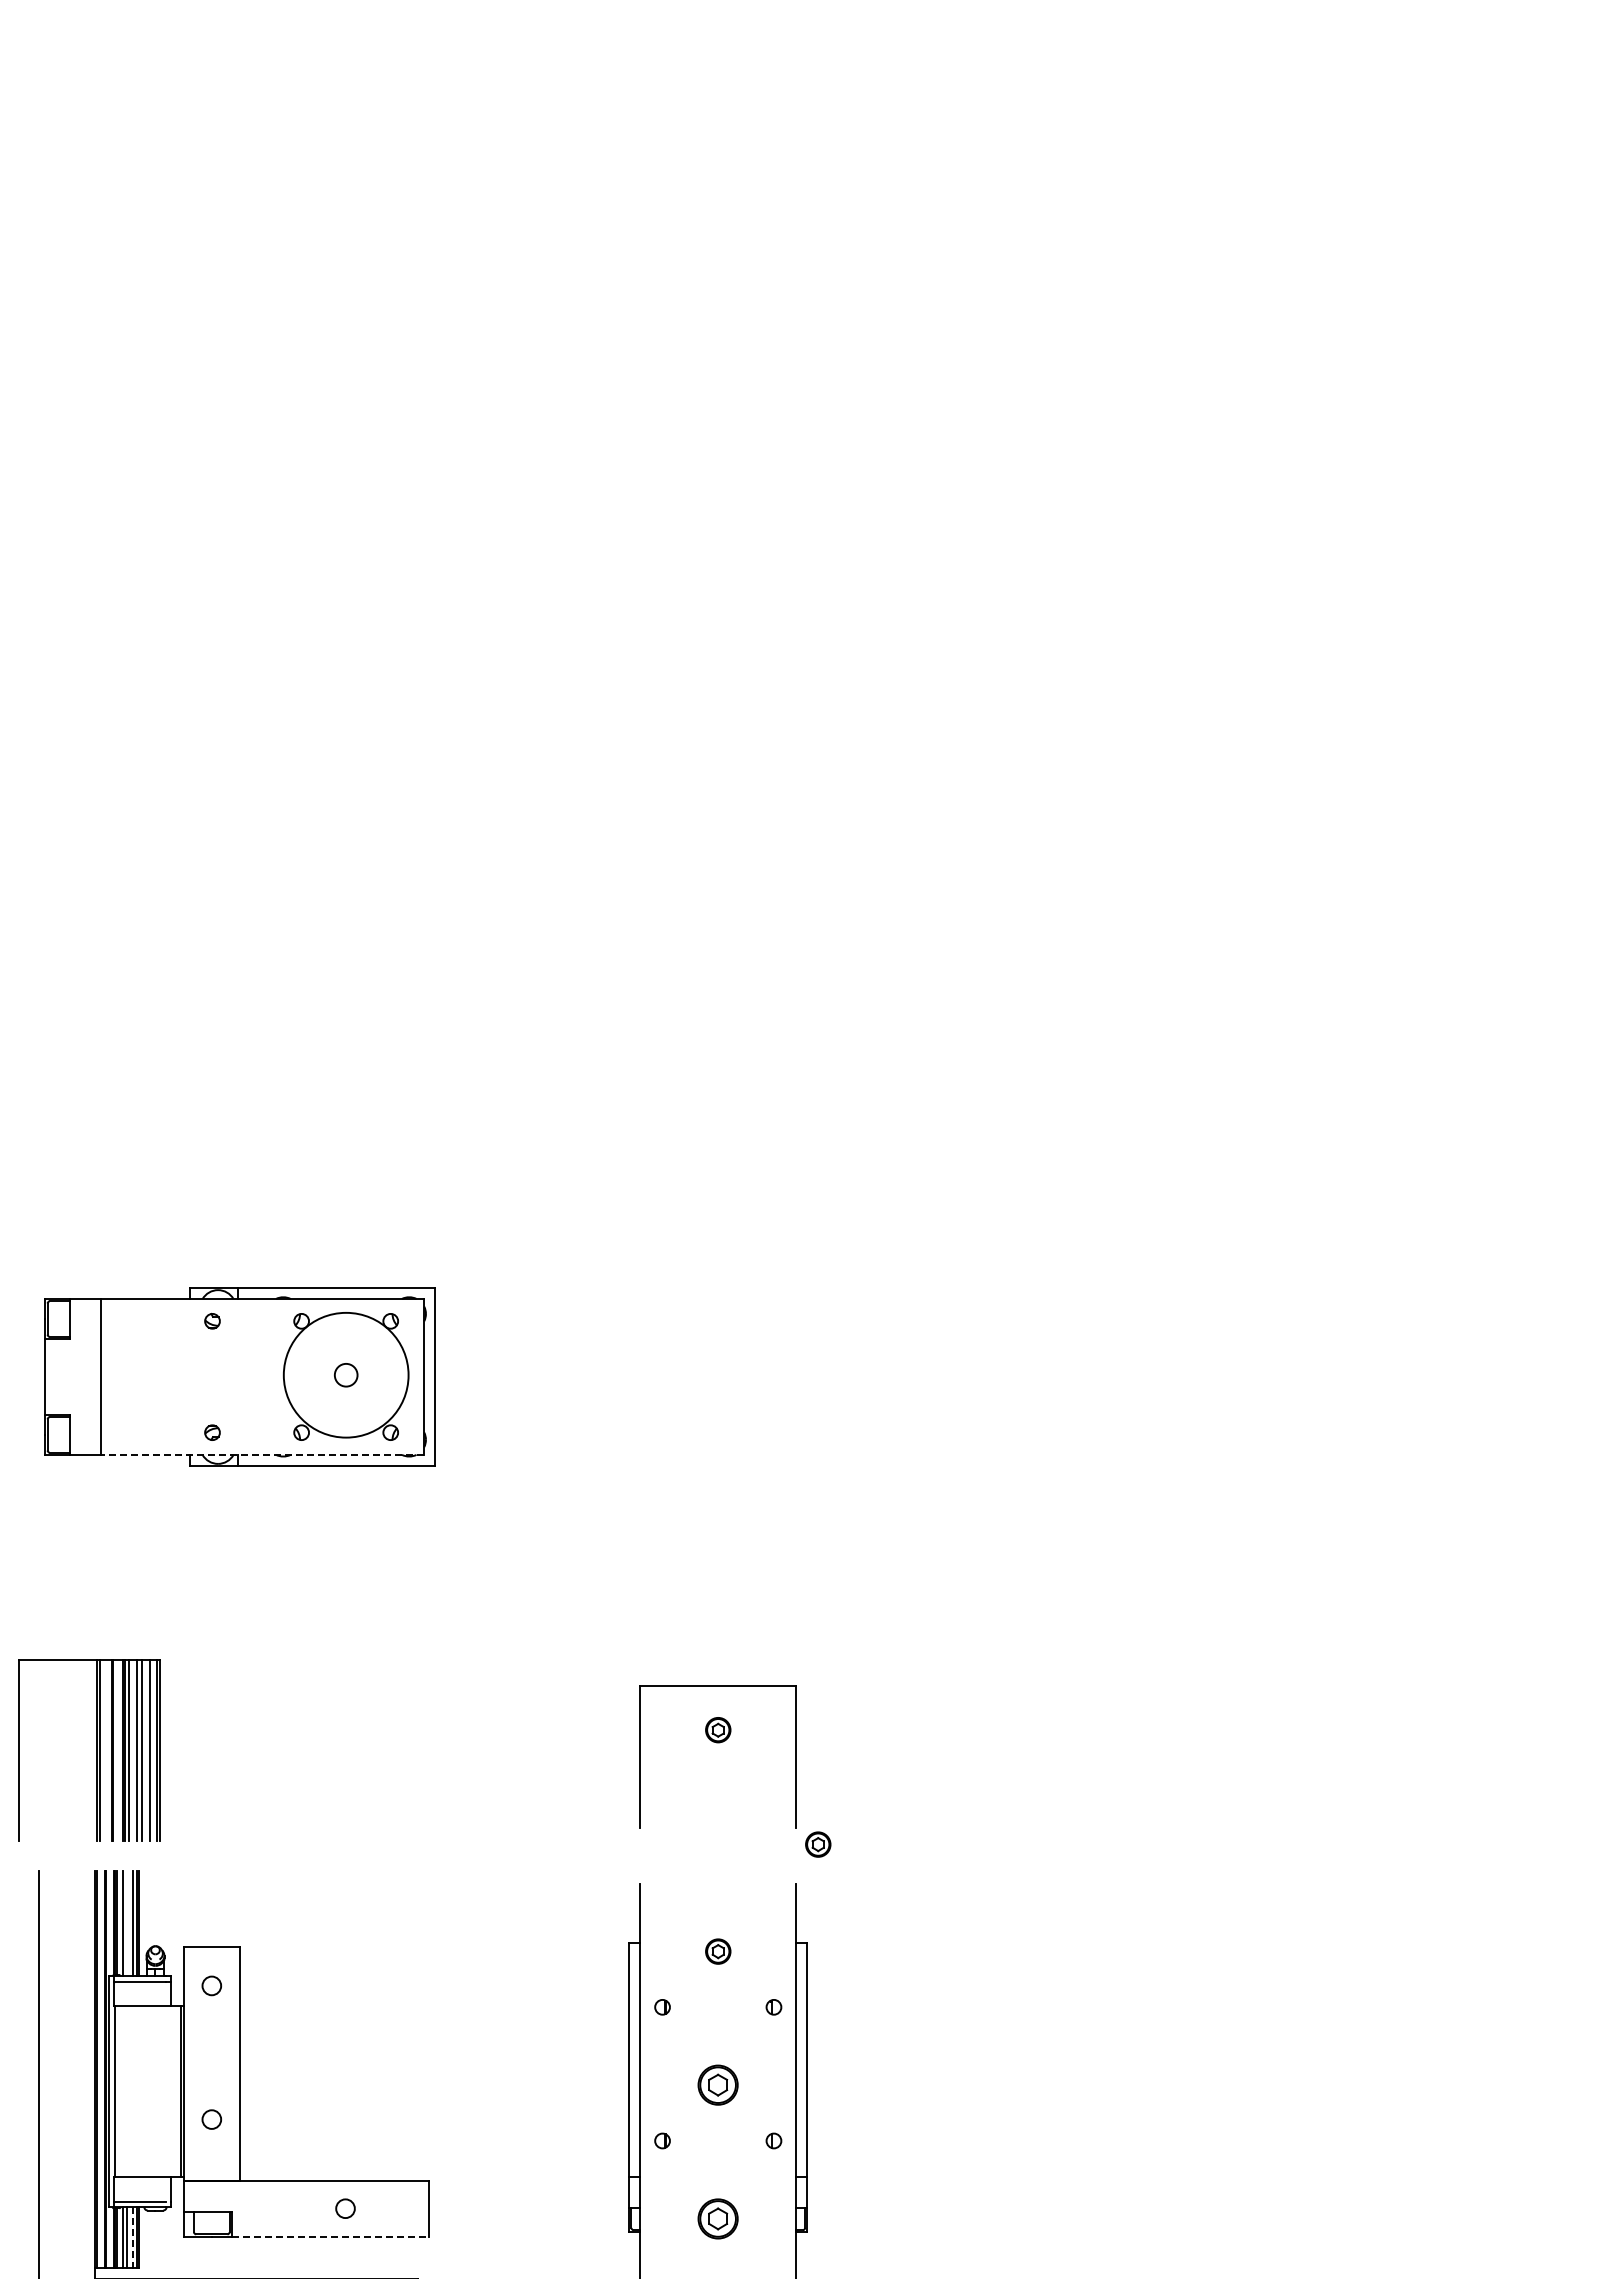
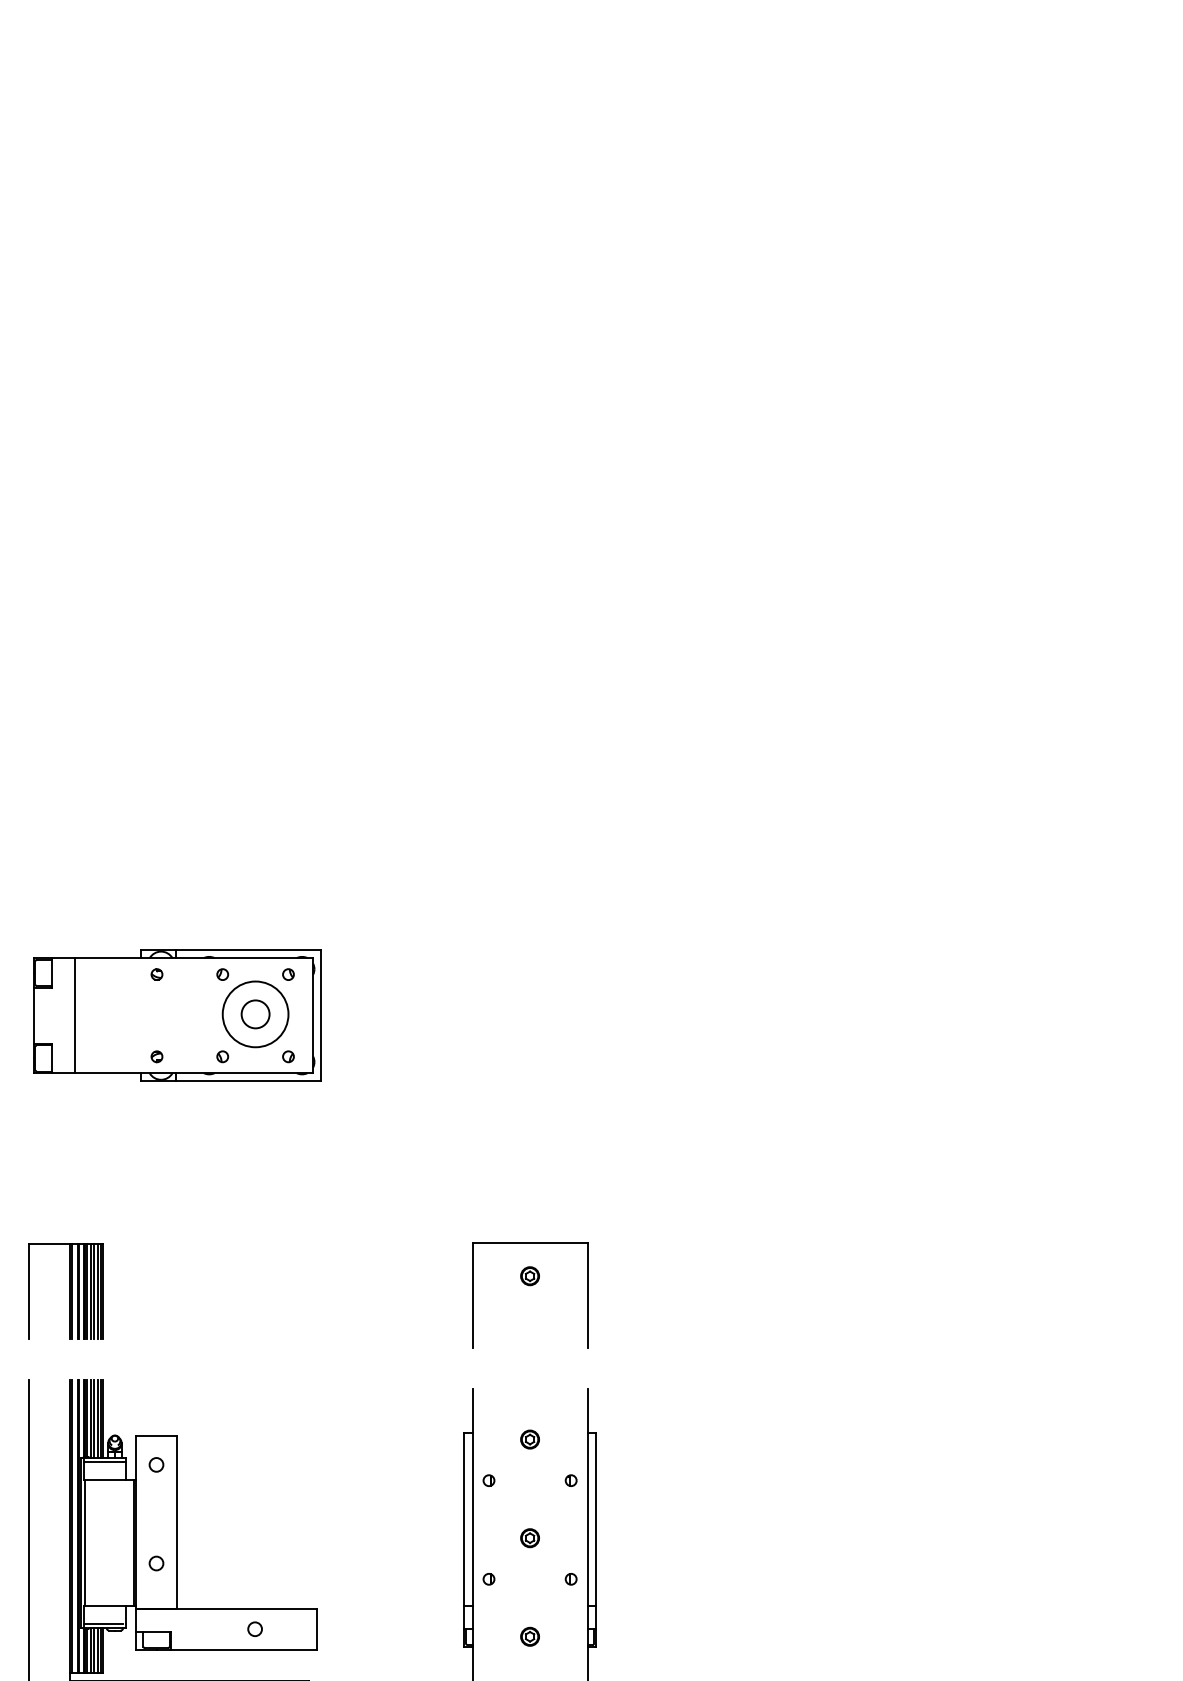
circle: (345, 1374) -> (255, 1013), size x0.71
circle: (346, 1375) -> (255, 1014), size x1.67
line: (262, 1455) -> (193, 1073), dashed -> solid
part: (88, 1750) -> (65, 1291), size x0.71
part: (818, 1844) -> (604, 1360), removed
line: (126, 1923) -> (93, 1418), added
part: (718, 2085) -> (530, 1538), size x0.62
part: (718, 2218) -> (530, 1636), size x0.62
line: (330, 2236) -> (244, 1649), dashed -> solid
line: (132, 2237) -> (97, 1650), dashed -> solid

